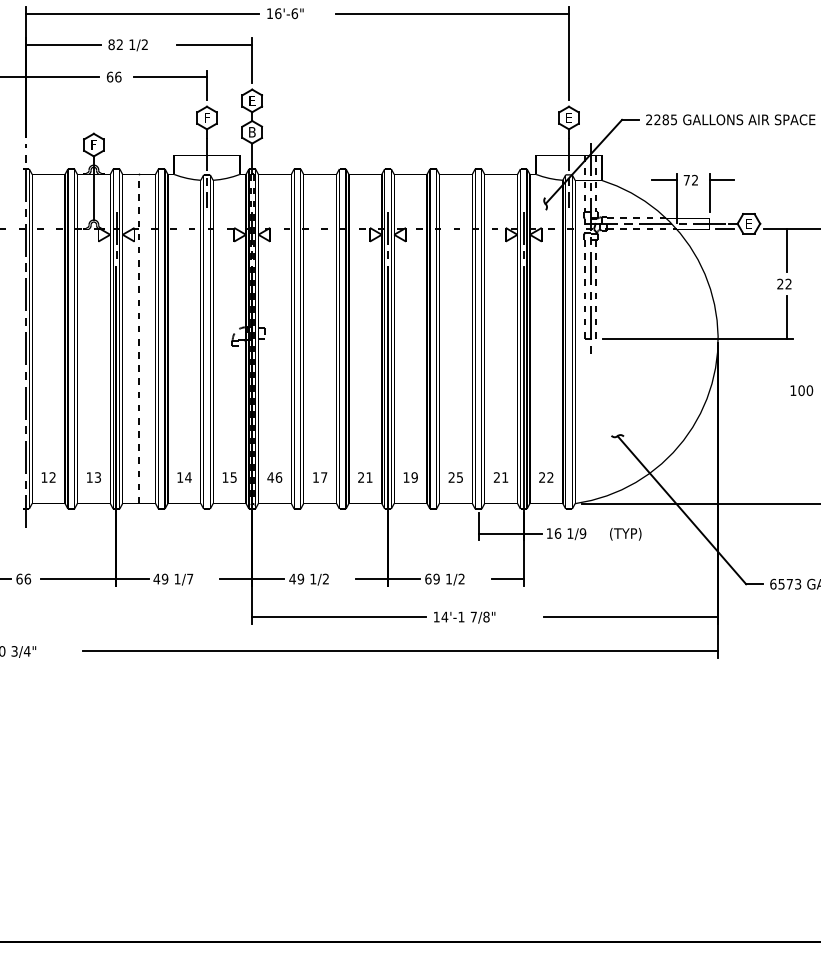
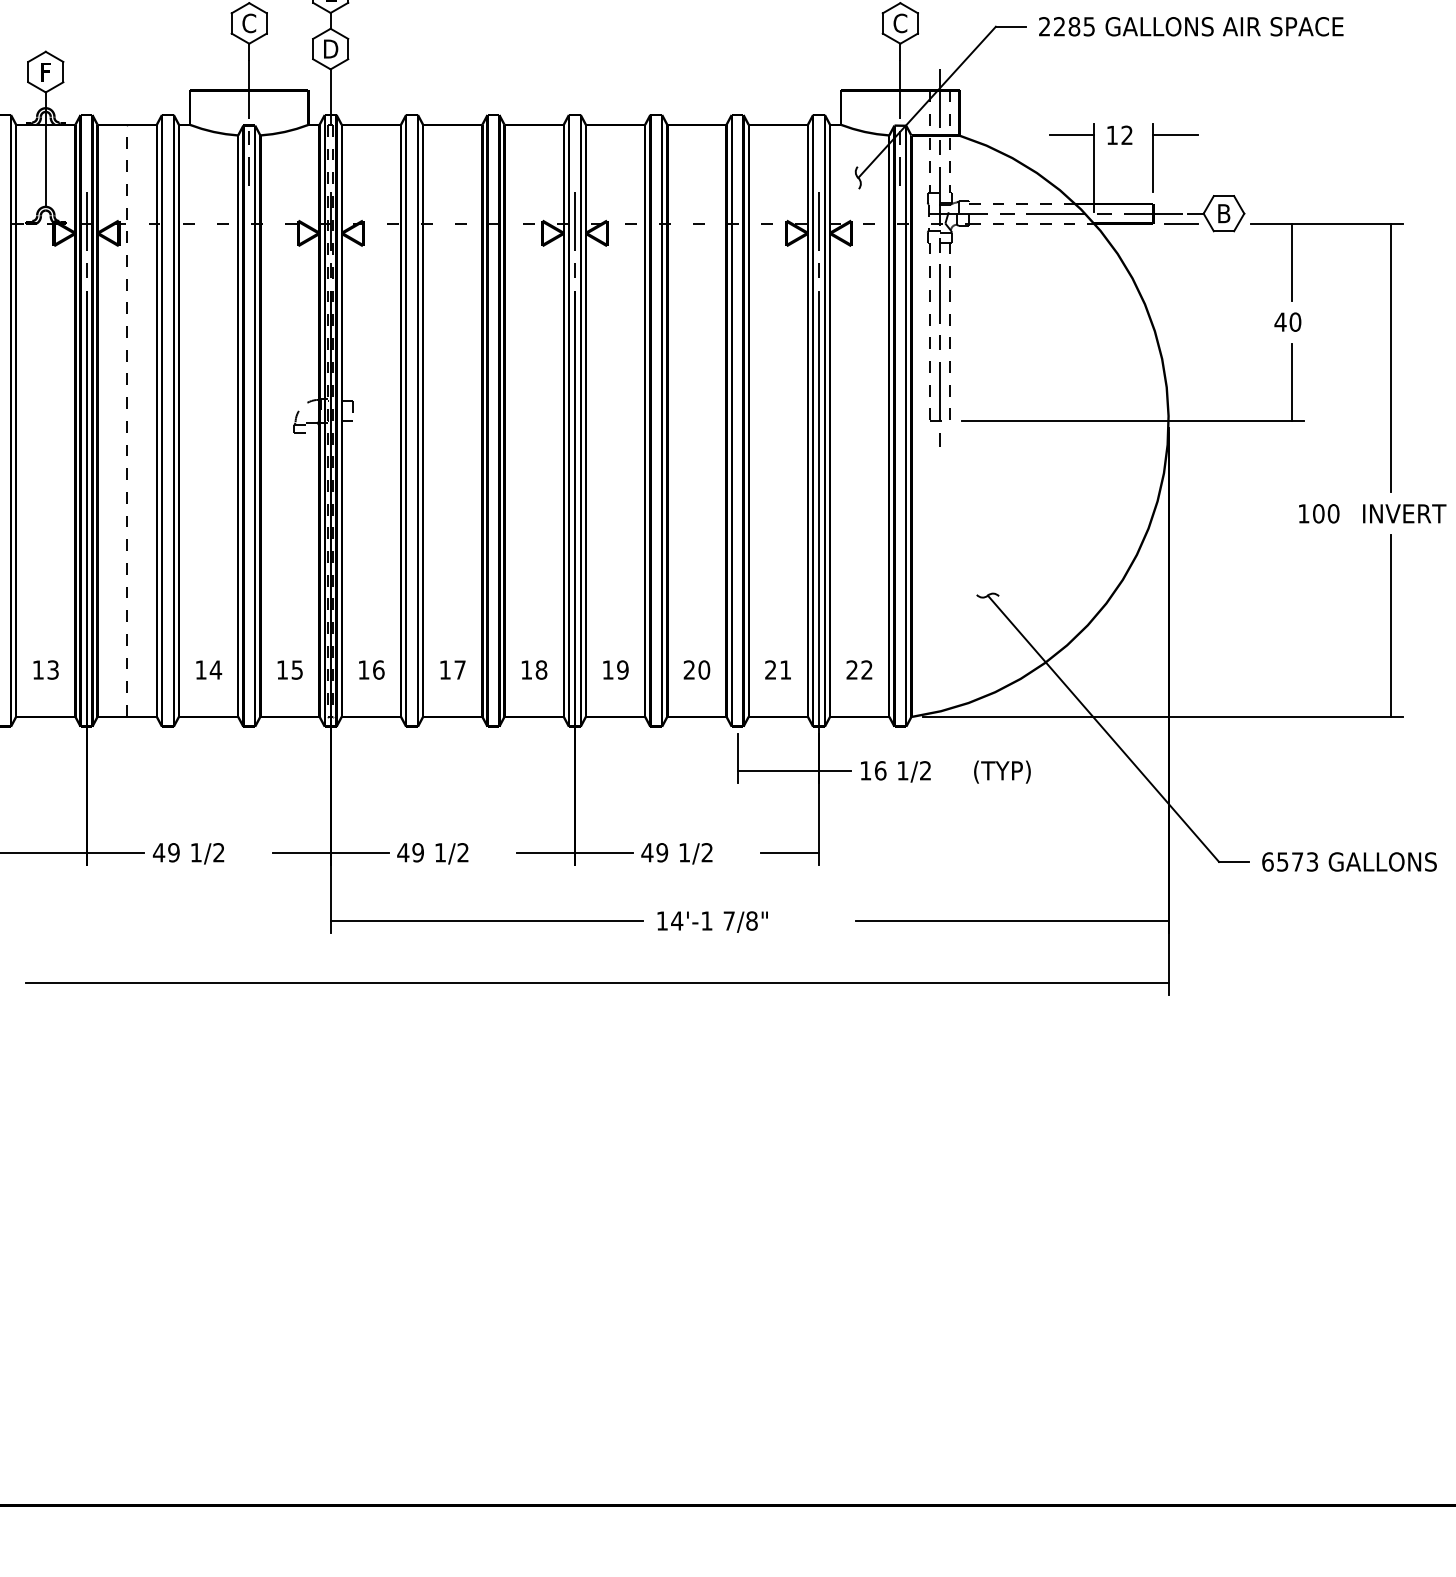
text: (206, 117) -> (248, 22), F -> C
text: (568, 117) -> (899, 22), E -> C
text: (252, 132) -> (331, 49), B -> D
text: (686, 180) -> (1111, 135), 72 -> 12
text: (748, 223) -> (1223, 213), E -> B
text: (784, 283) -> (1287, 321), 22 -> 40
text: (270, 477) -> (363, 669), 46 -> 16
text: (365, 477) -> (534, 669), 21 -> 18
text: (459, 477) -> (703, 669), 25 -> 20
text: (582, 533) -> (924, 770), 1/9 -> 1/2
text: (190, 578) -> (219, 851), 1/7 -> 1/2
text: (428, 578) -> (647, 851), 69 -> 49

